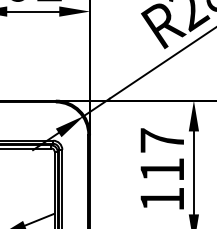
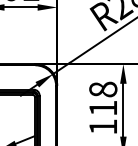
text: (162, 140) -> (103, 89), 117 -> 118

